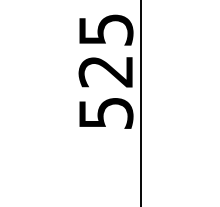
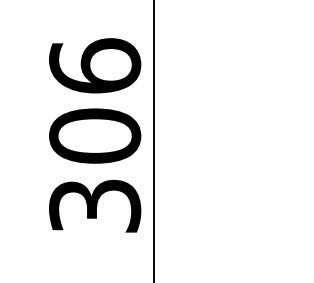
text: (105, 70) -> (94, 134), 525 -> 306

